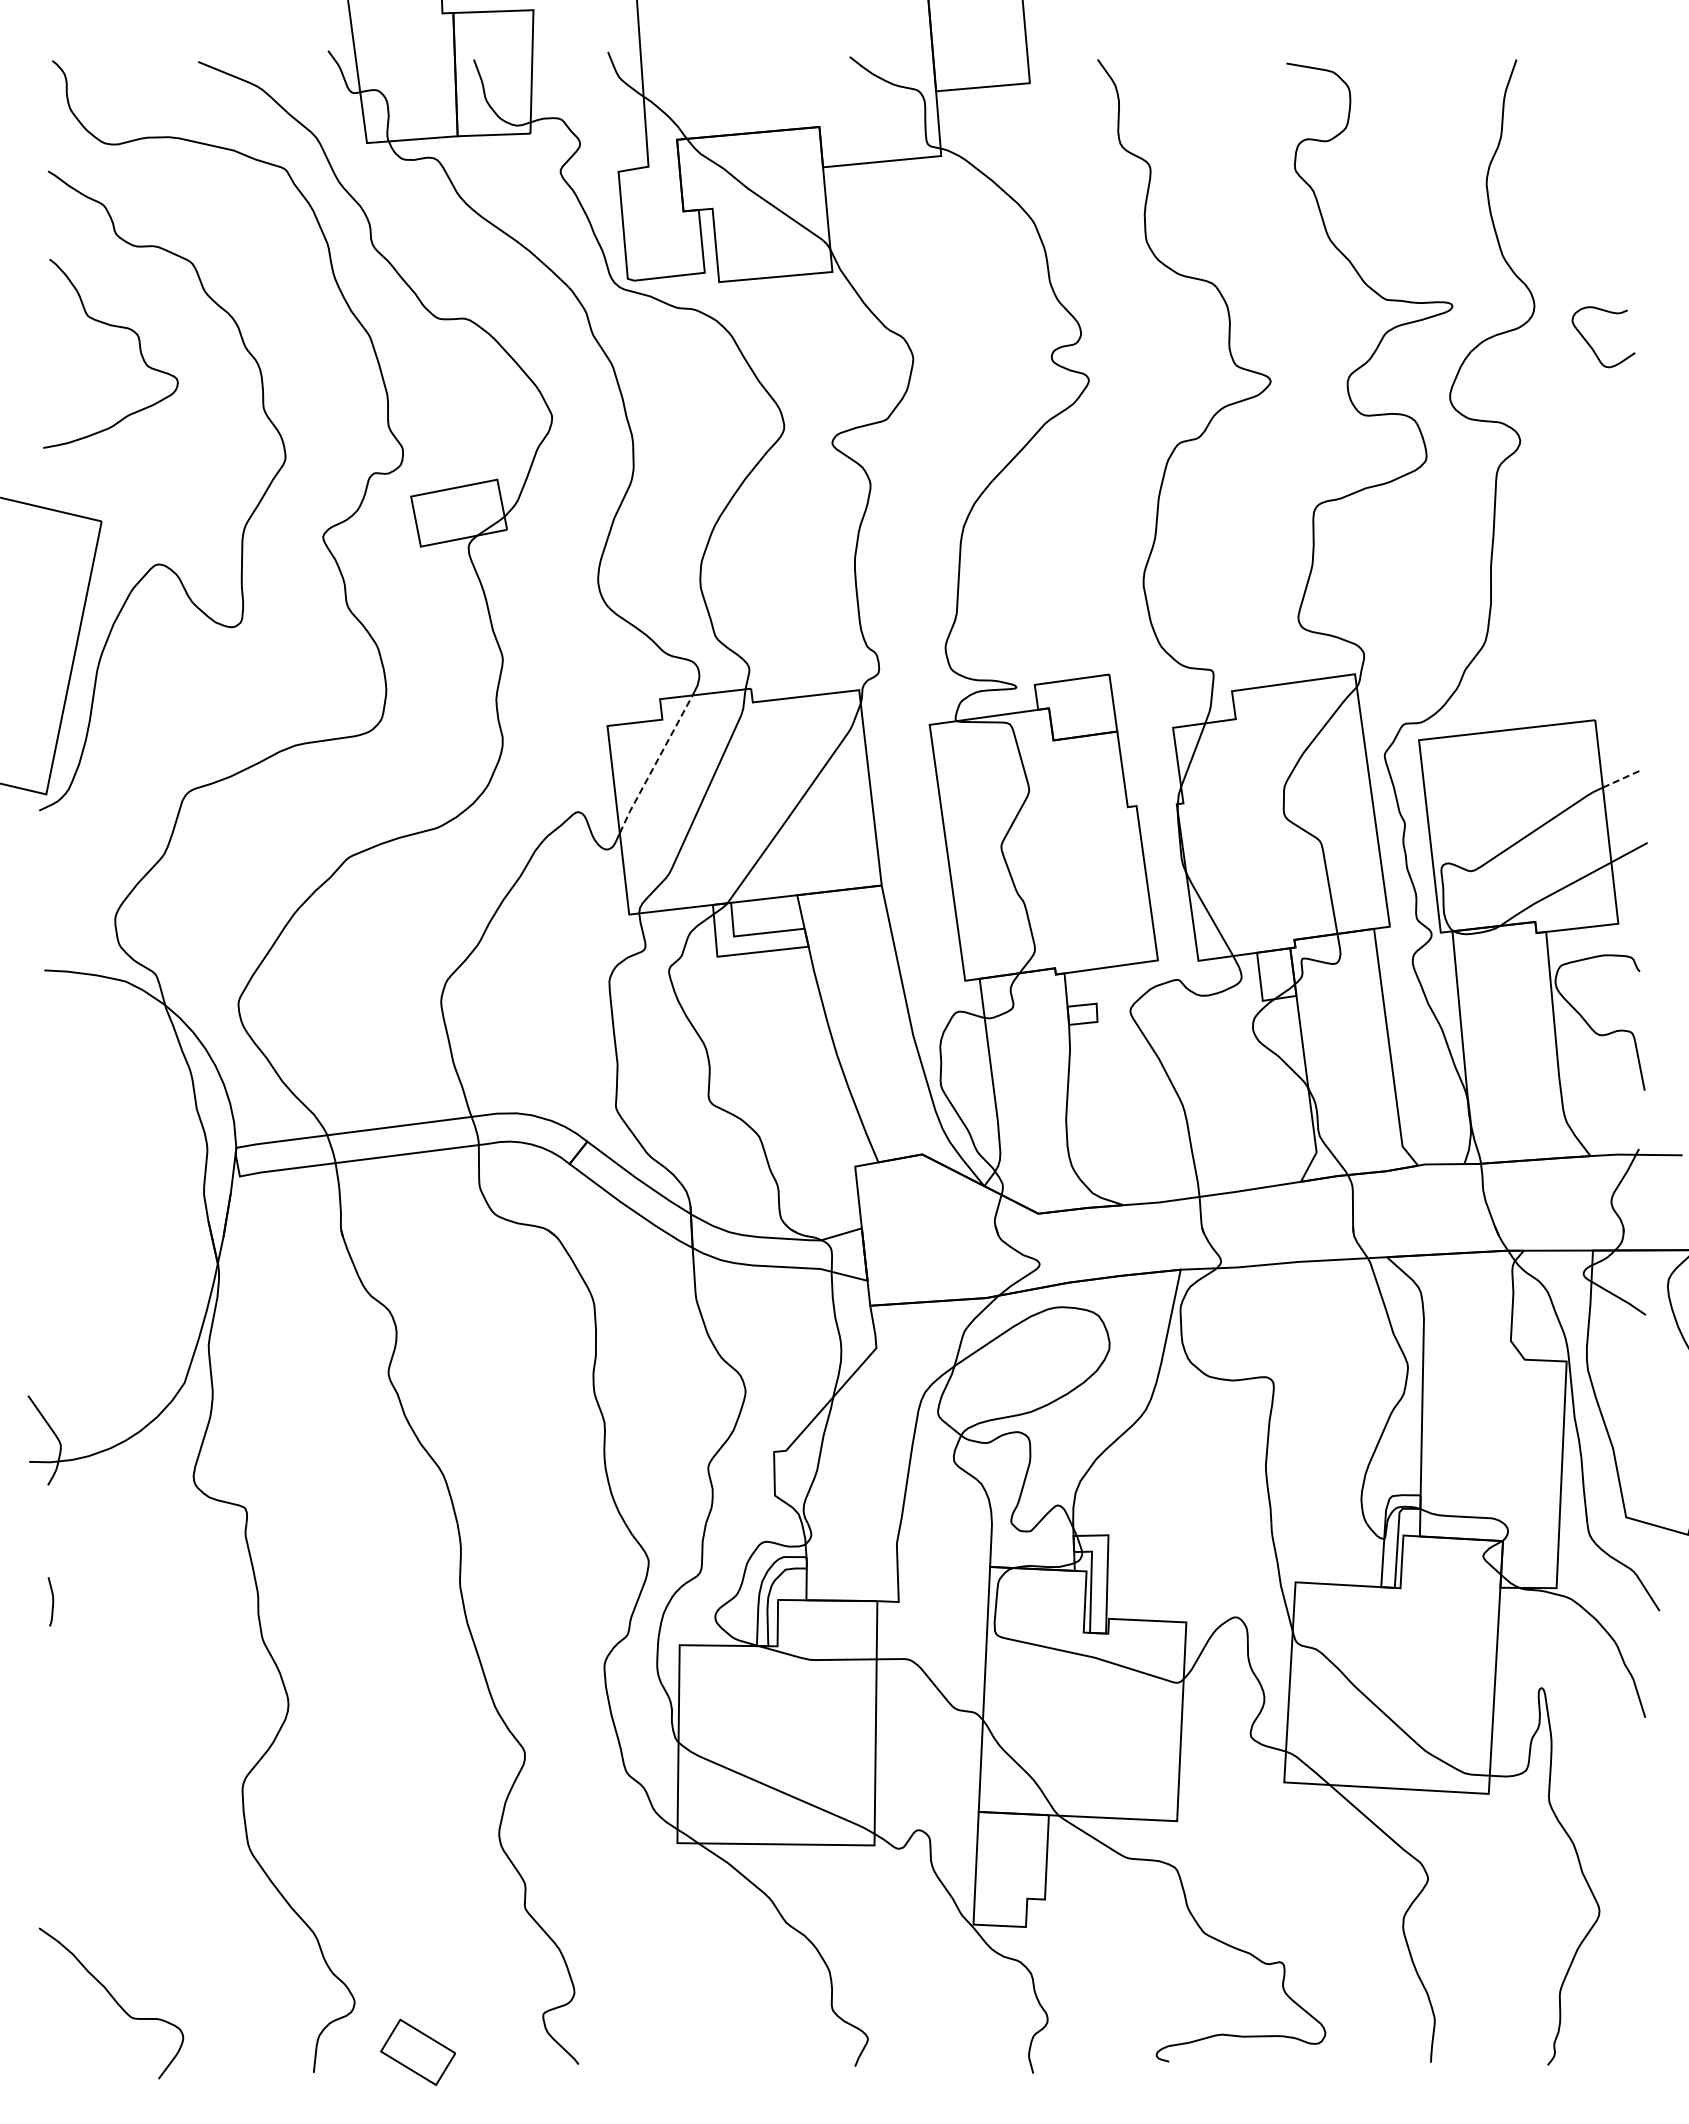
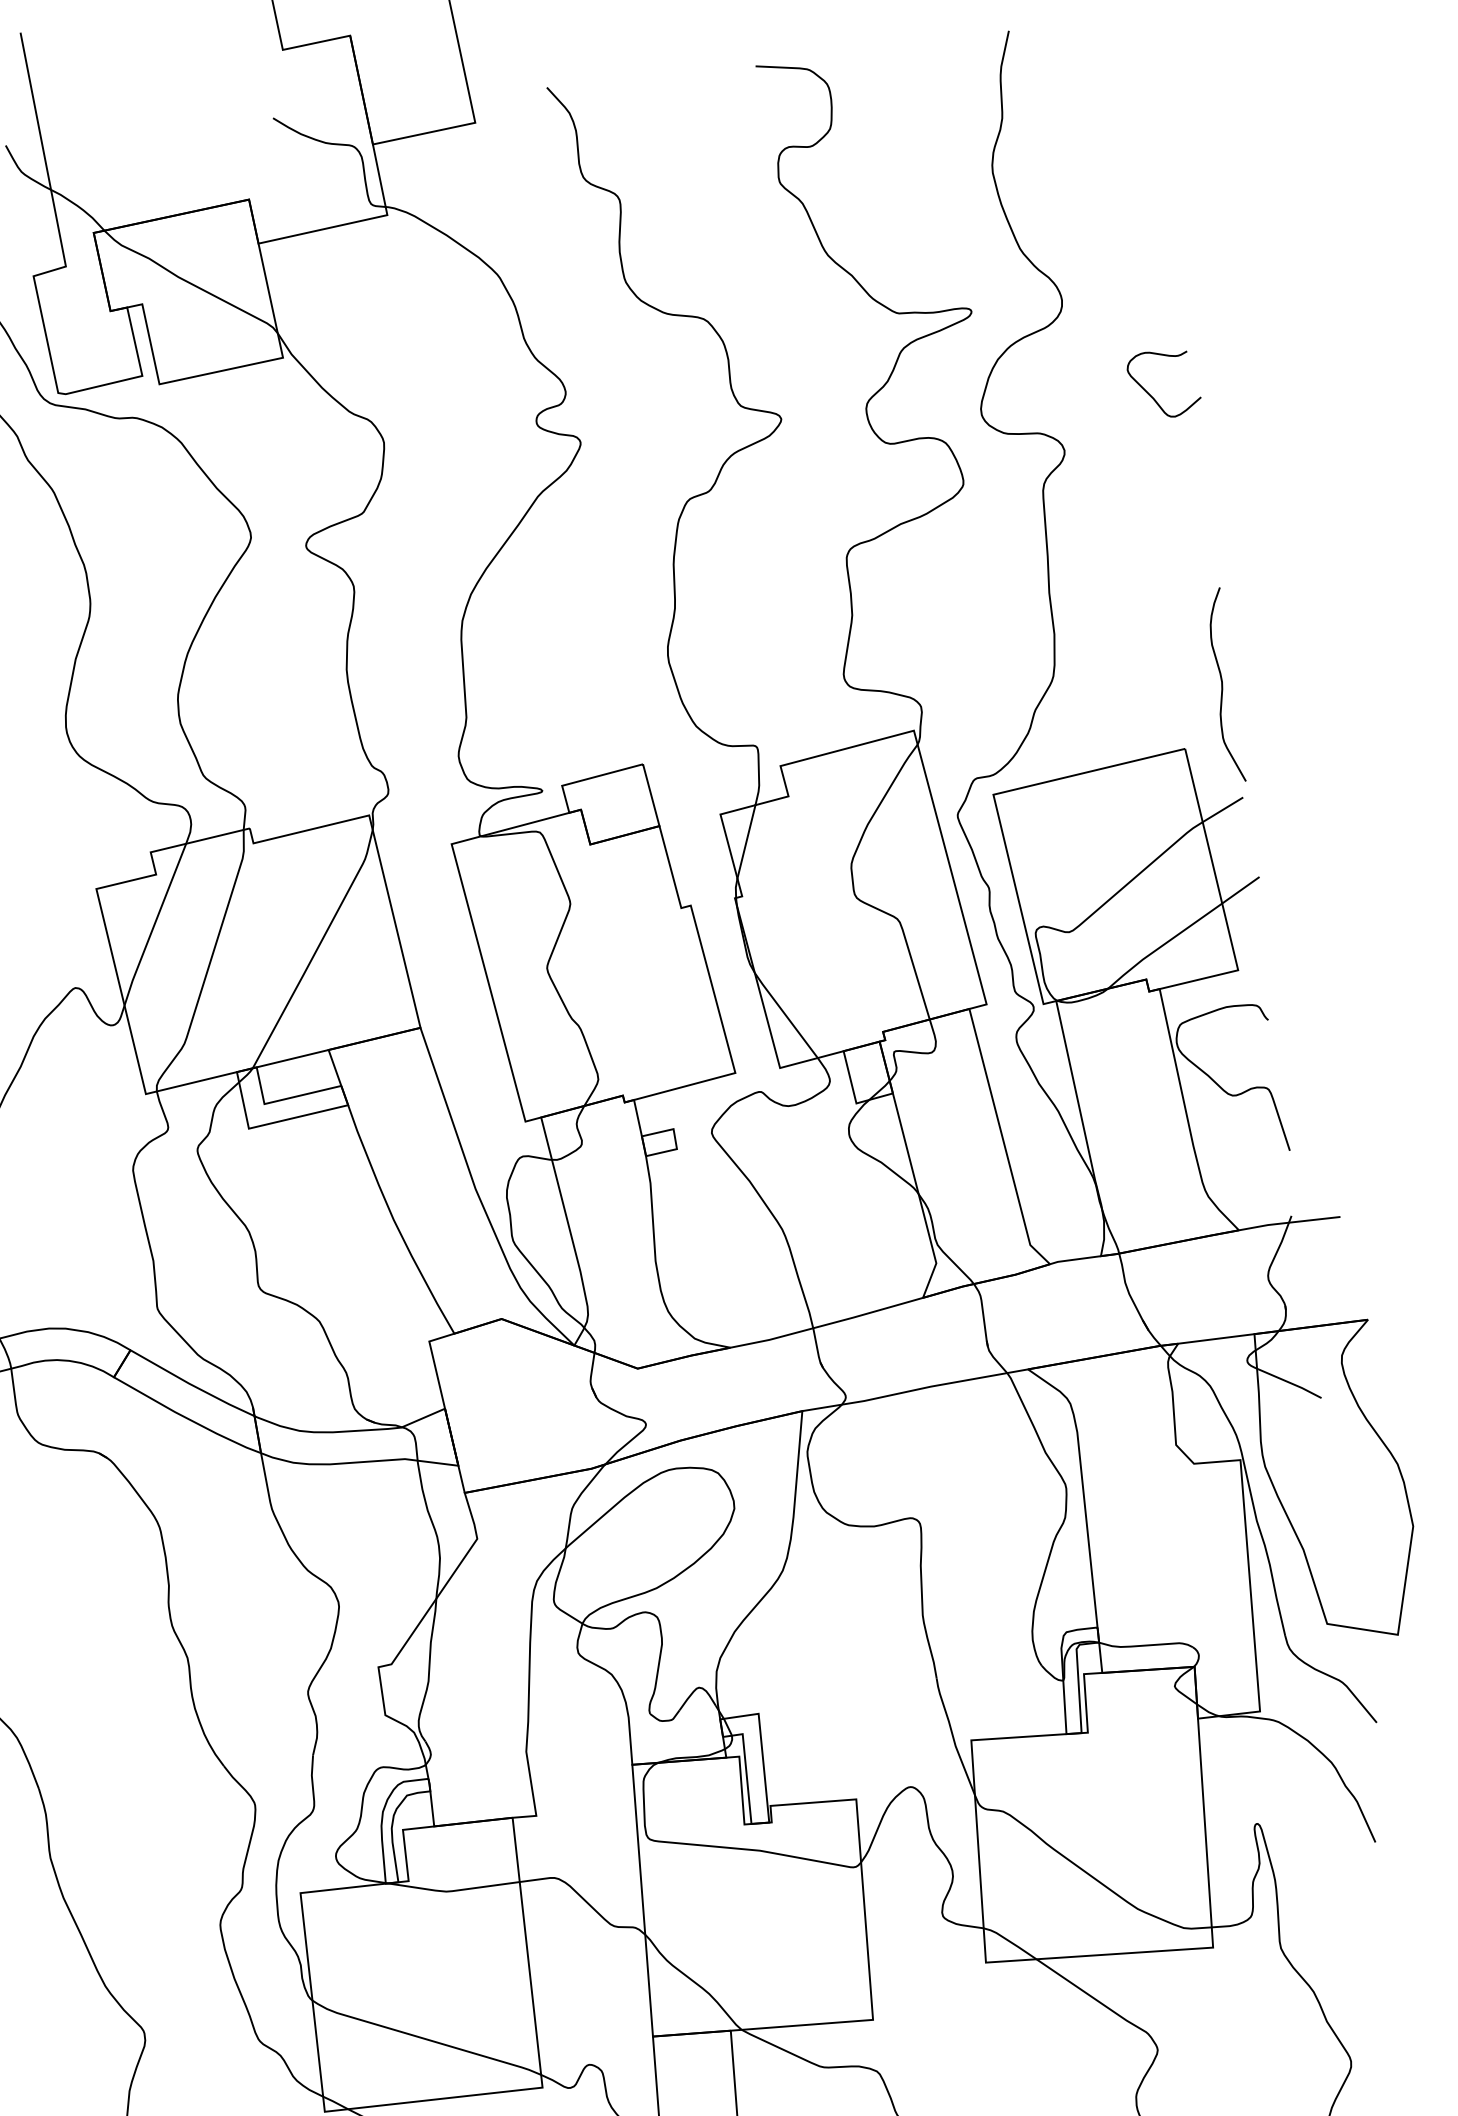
curve: (1590, 344) -> (1150, 393), moved
curve: (1636, 667) -> (1223, 685), added
line: (655, 764) -> (154, 924), dashed -> solid
line: (1622, 778) -> (1223, 809), dashed -> solid

